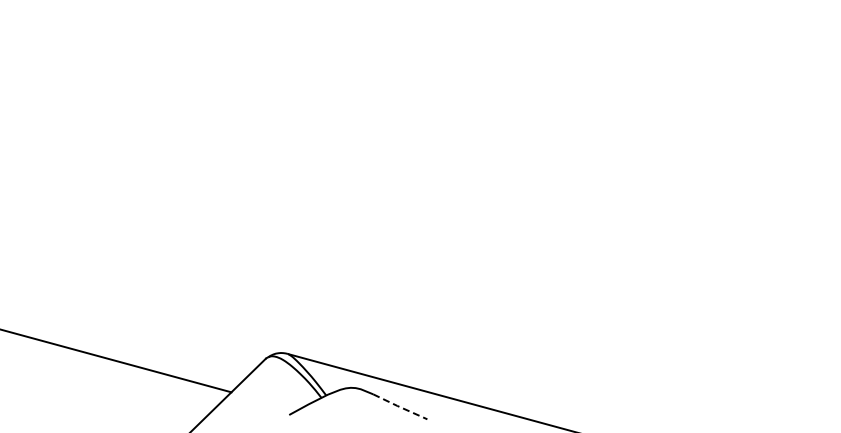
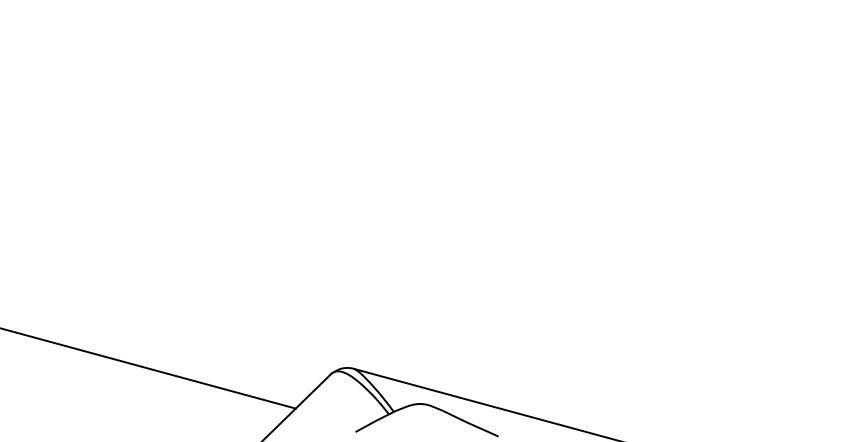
line: (400, 407) -> (470, 424), dashed -> solid

